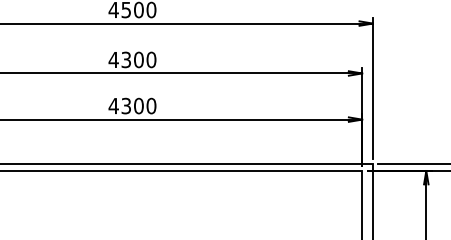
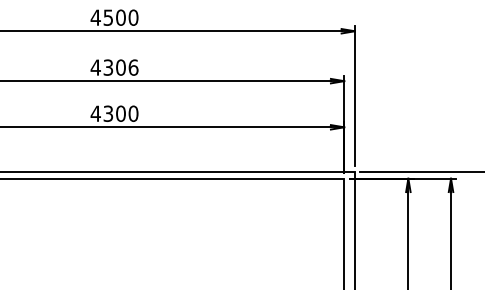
text: (151, 59) -> (133, 67), 4300 -> 4306

